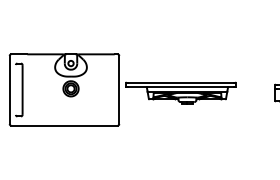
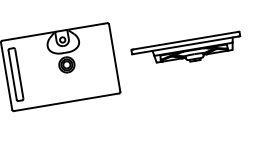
line: (15, 89) -> (12, 74), added
part: (180, 92) -> (186, 50), moved

